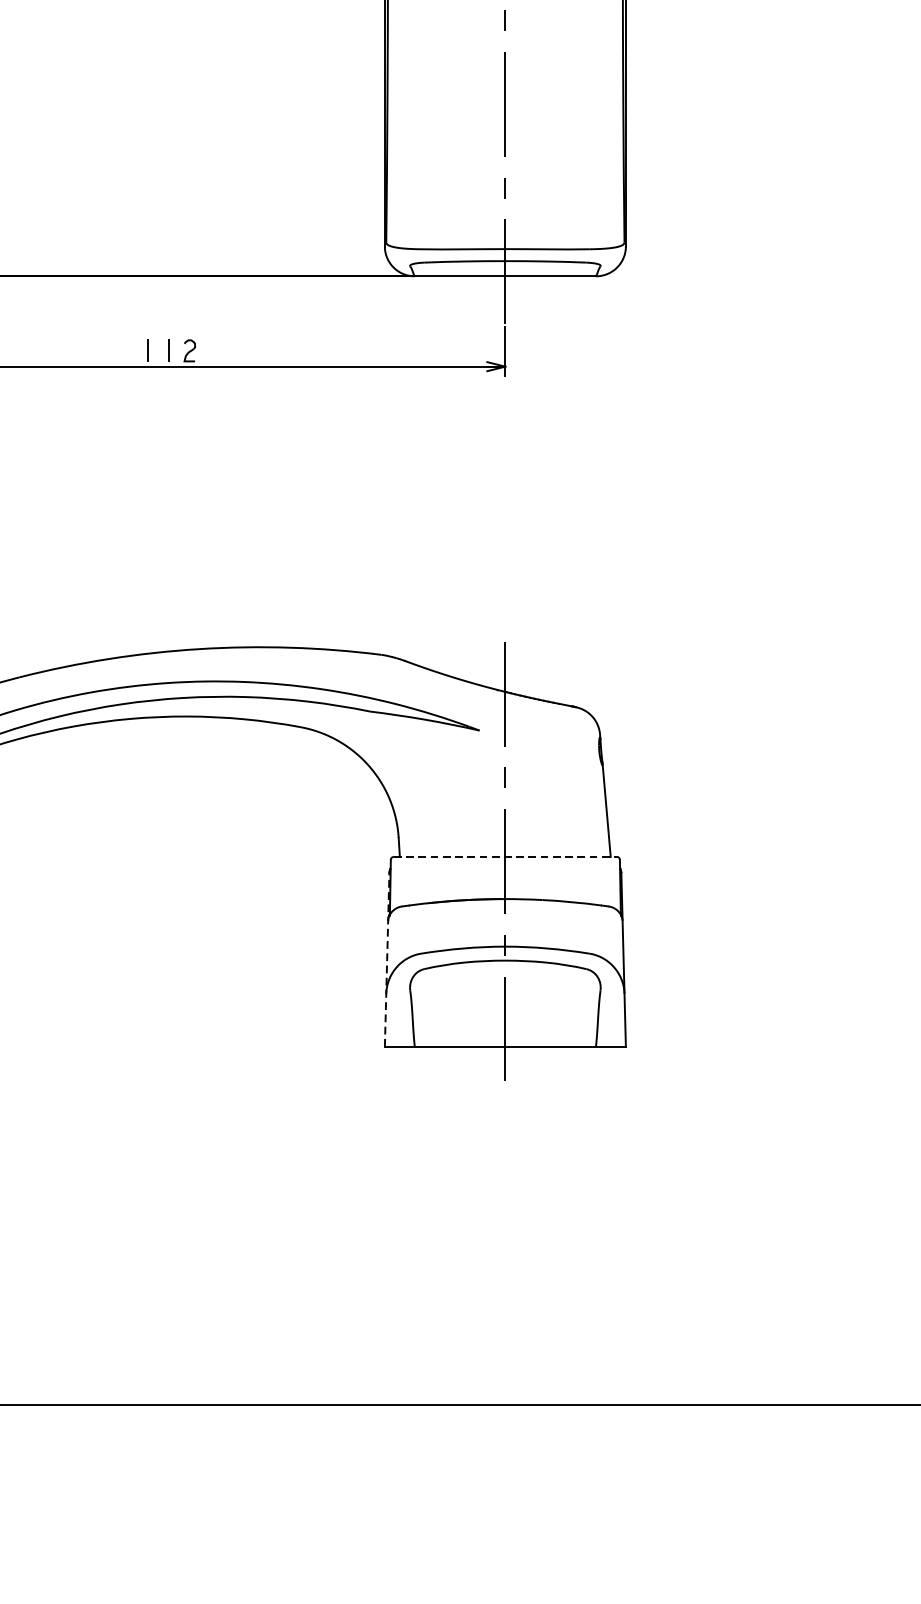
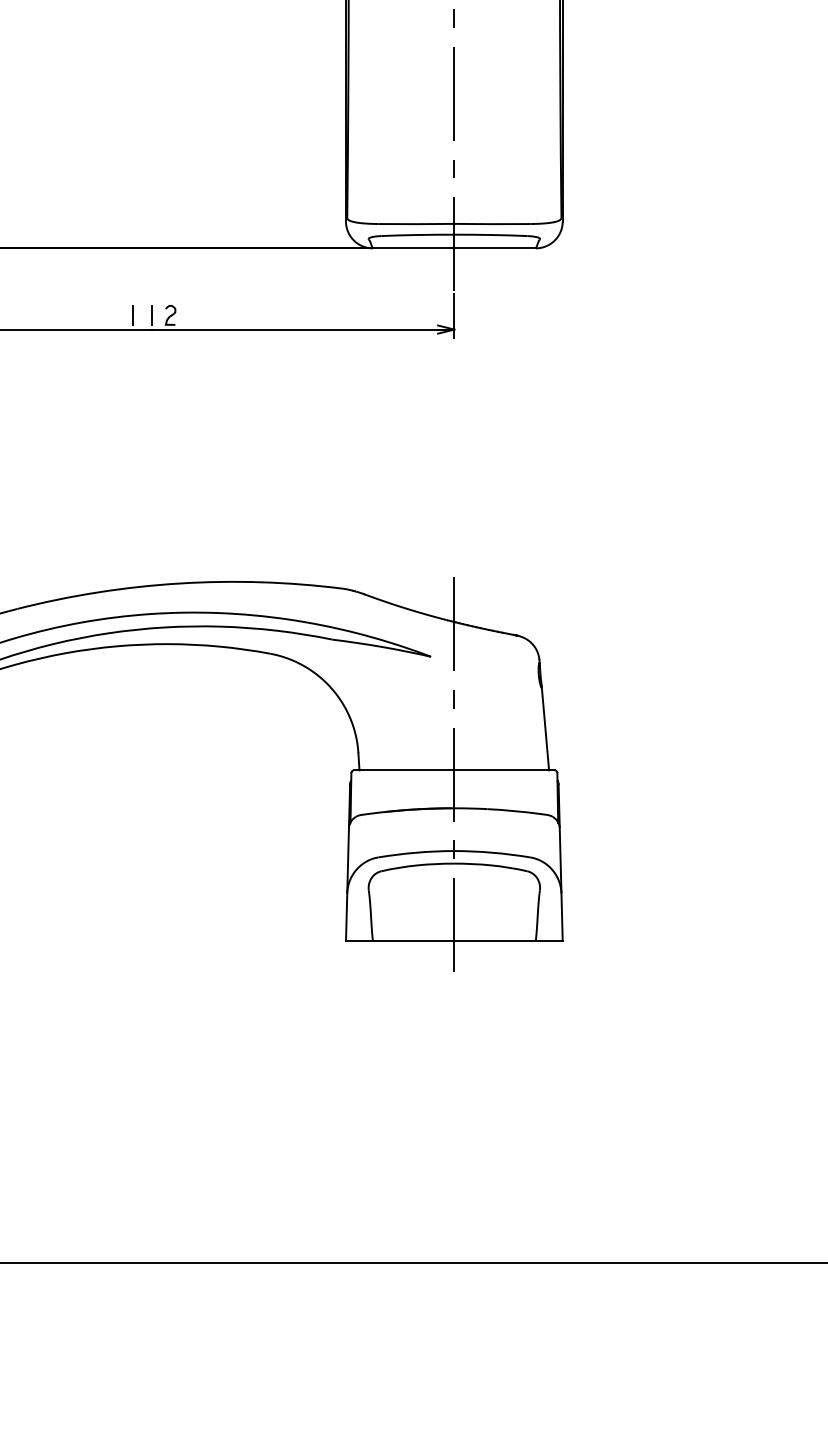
line: (505, 857) -> (454, 770), dashed -> solid
line: (387, 960) -> (348, 863), dashed -> solid

